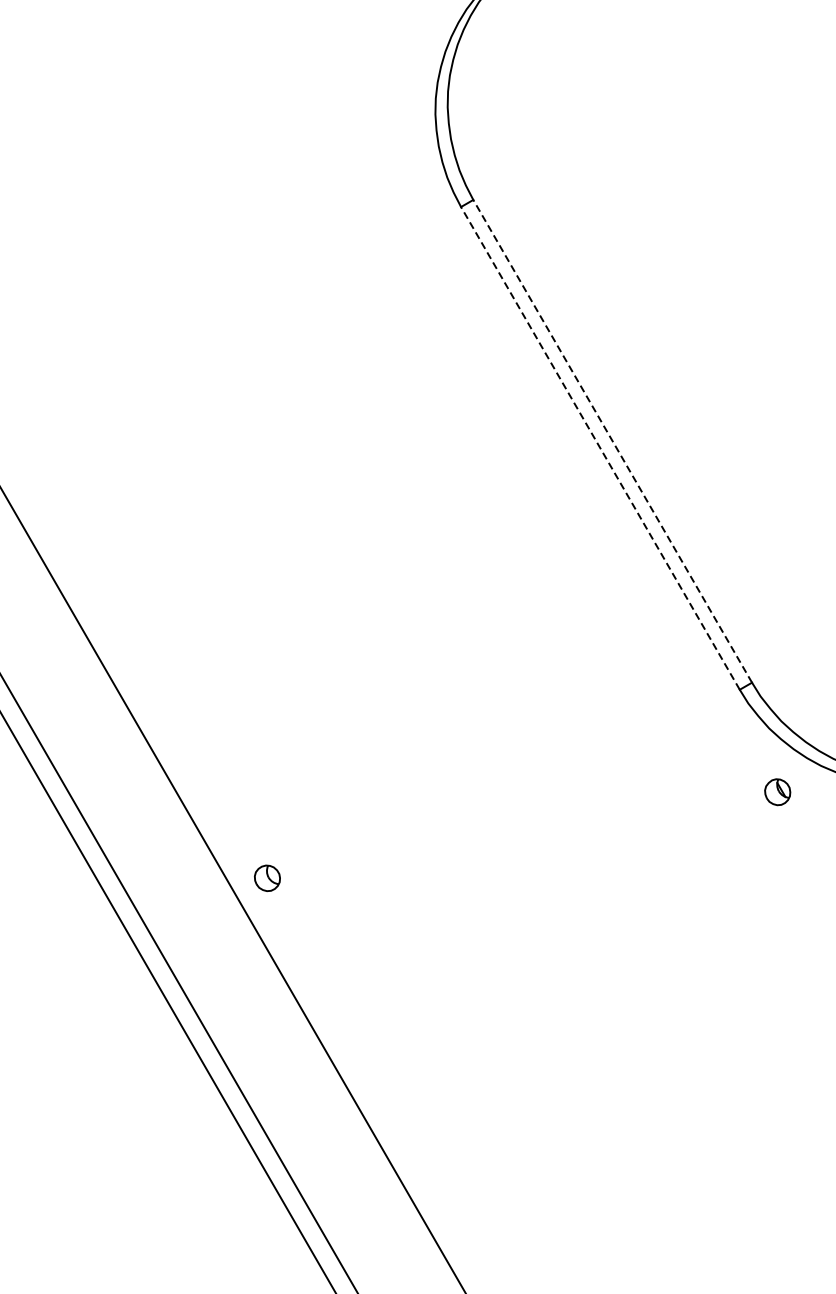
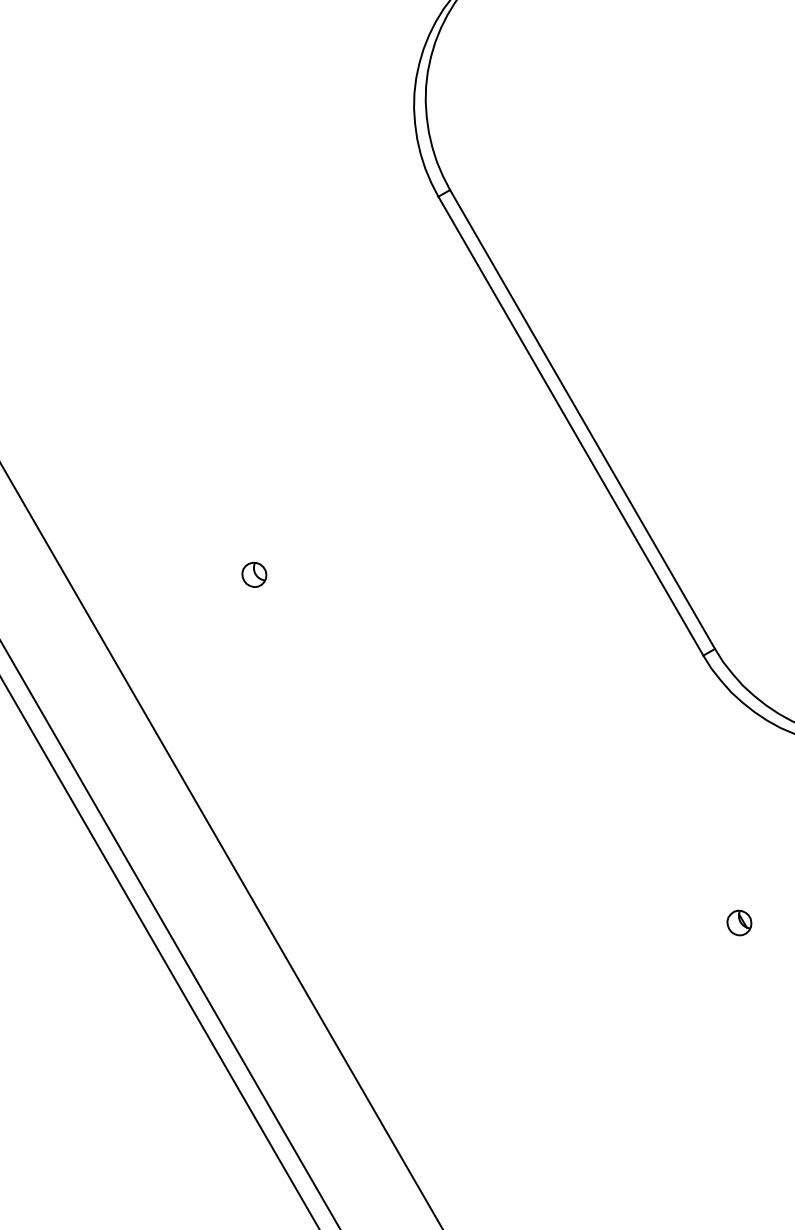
line: (612, 441) -> (582, 419), dashed -> solid
line: (599, 448) -> (570, 426), dashed -> solid
part: (777, 791) -> (739, 922), moved
part: (267, 877) -> (254, 574), moved

